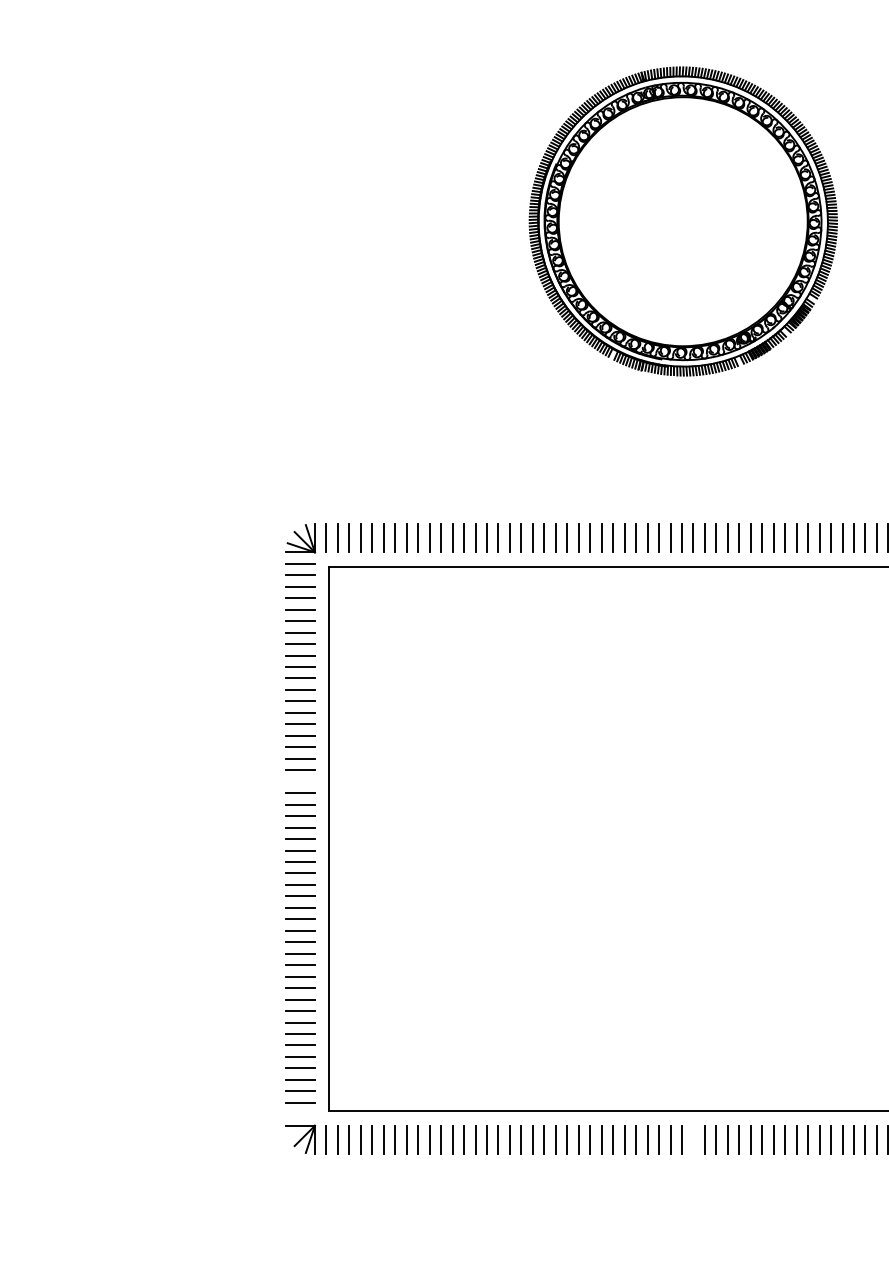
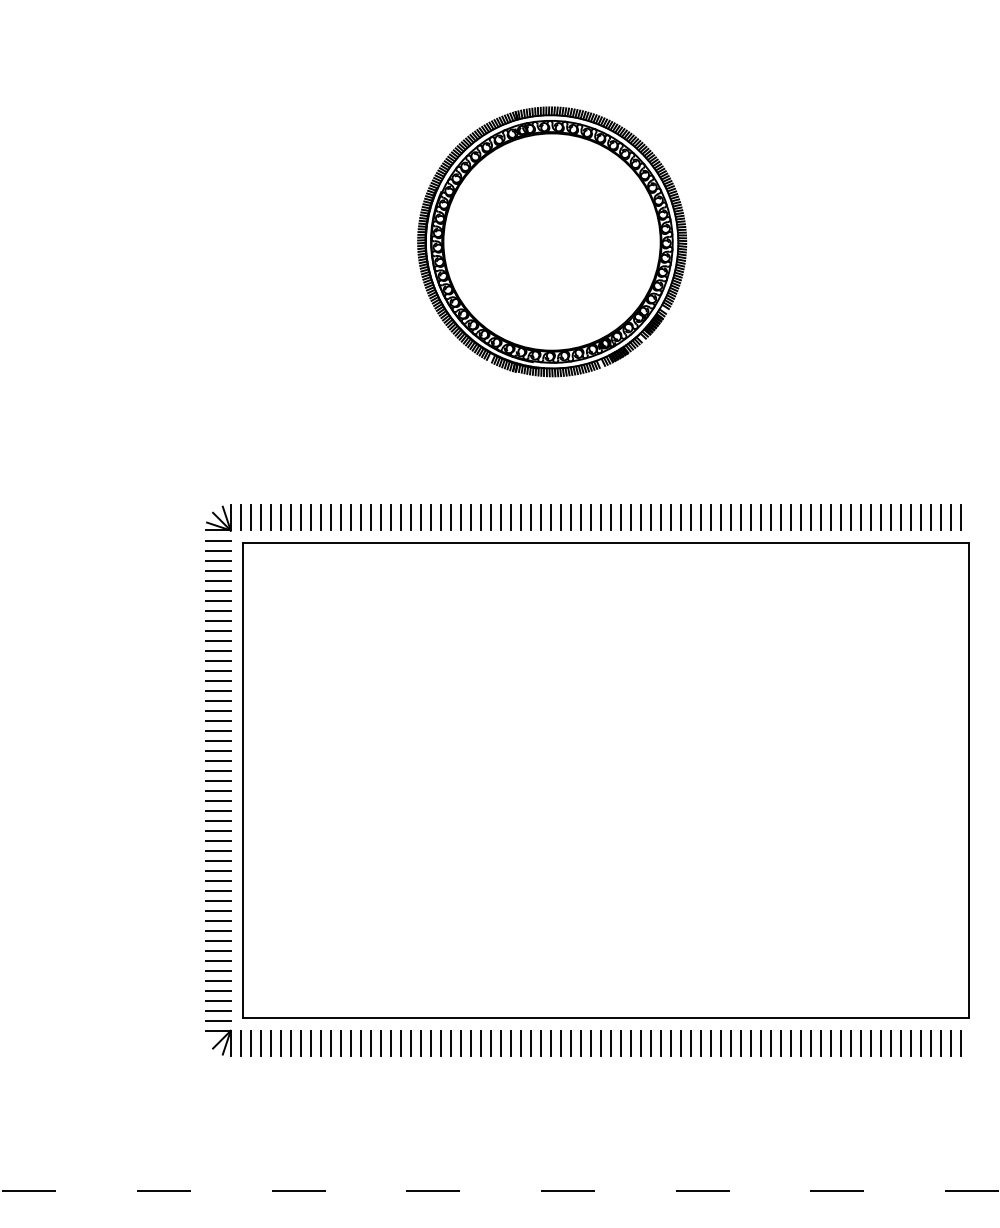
line: (299, 781) -> (217, 730), added
line: (299, 1113) -> (217, 1020), added
line: (692, 1139) -> (560, 1042), added

